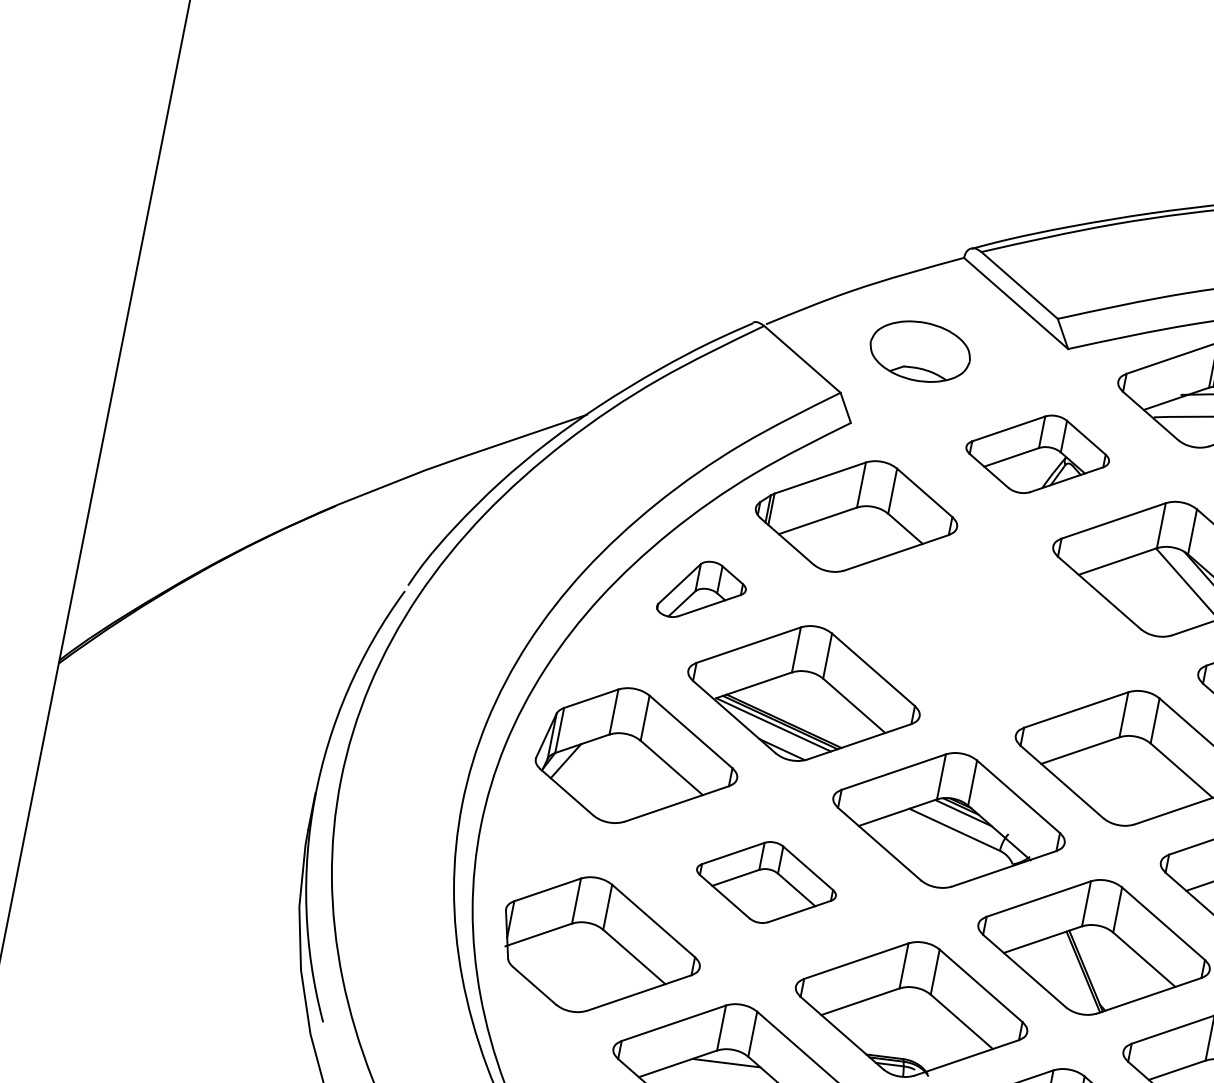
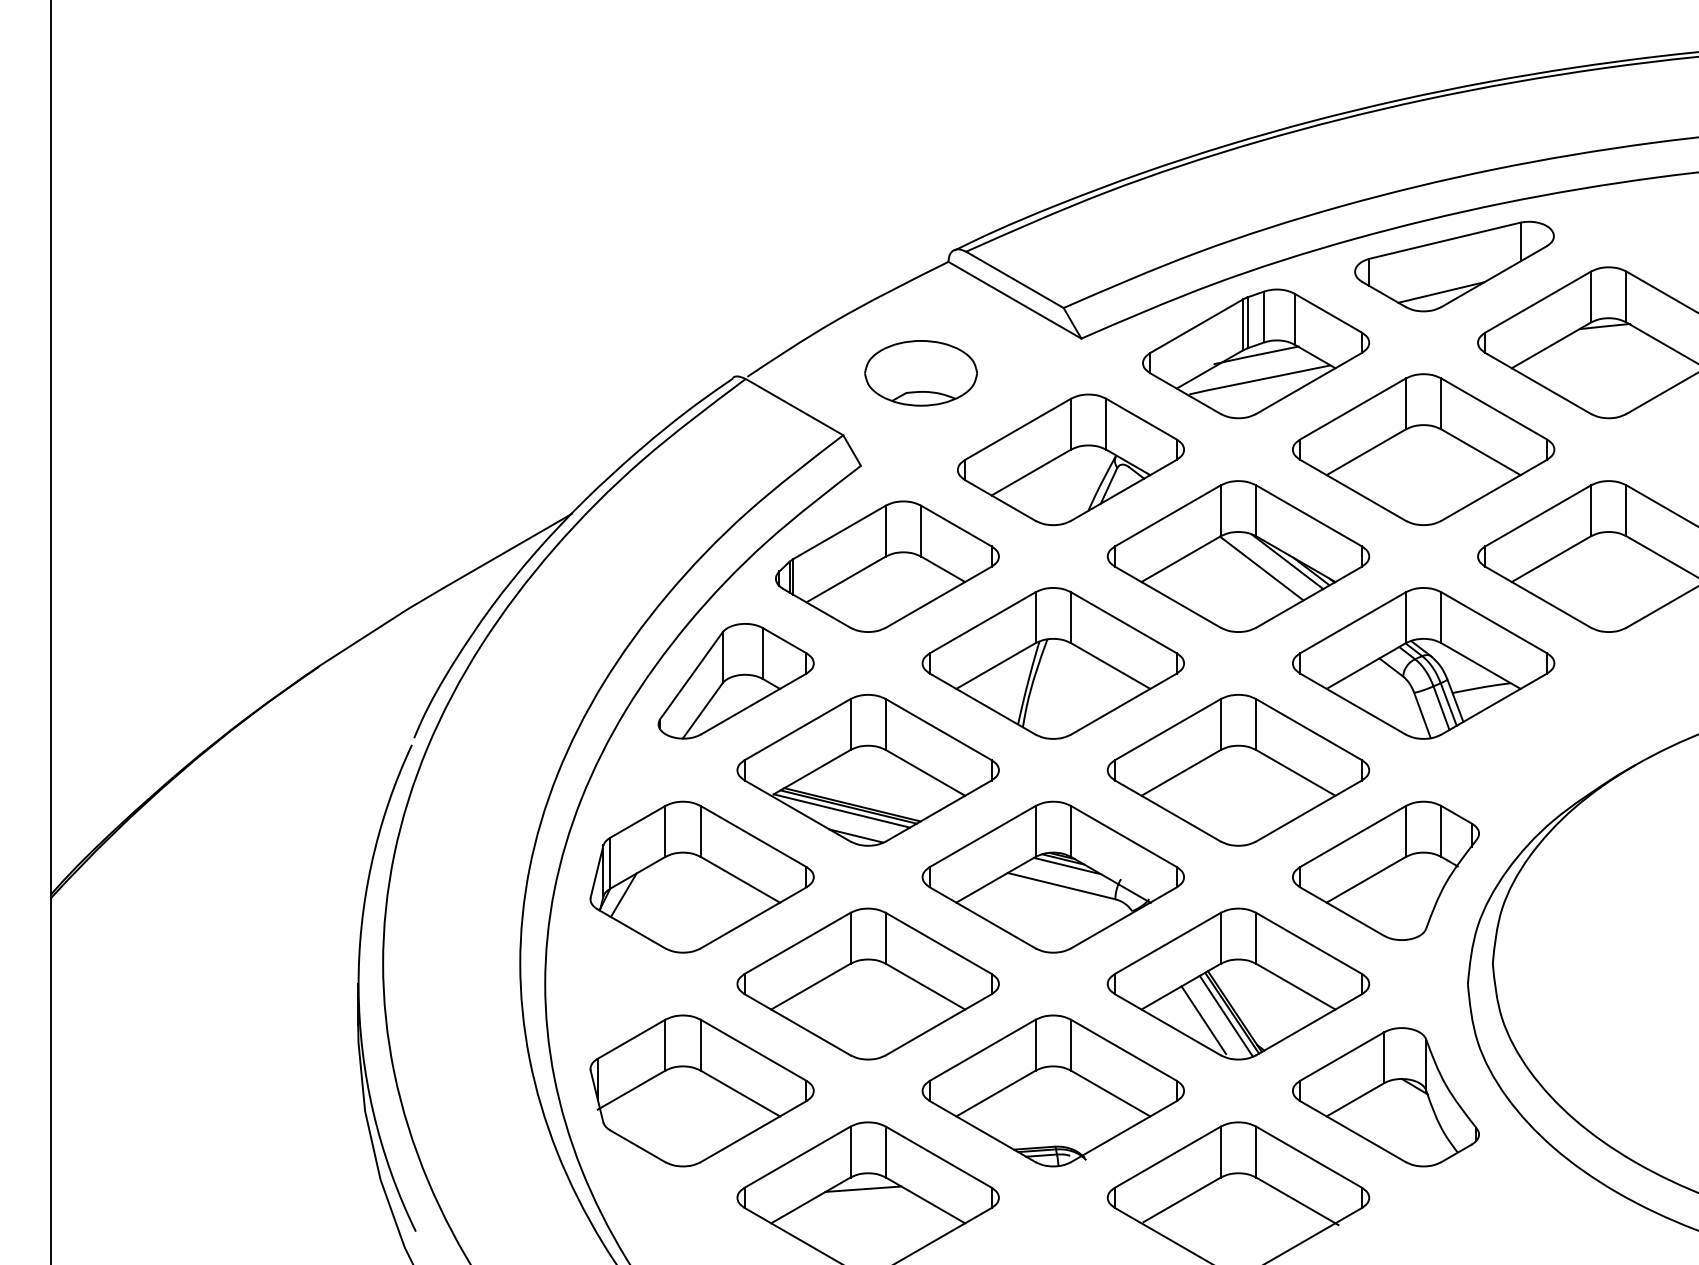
part: (1037, 454) -> (1070, 459), size x1.43
part: (702, 591) -> (735, 681), size x1.67
part: (985, 631) -> (1052, 663), added
part: (766, 881) -> (867, 983), size x1.67
line: (1077, 972) -> (1225, 1015), added
line: (1056, 973) -> (1203, 1020), added

